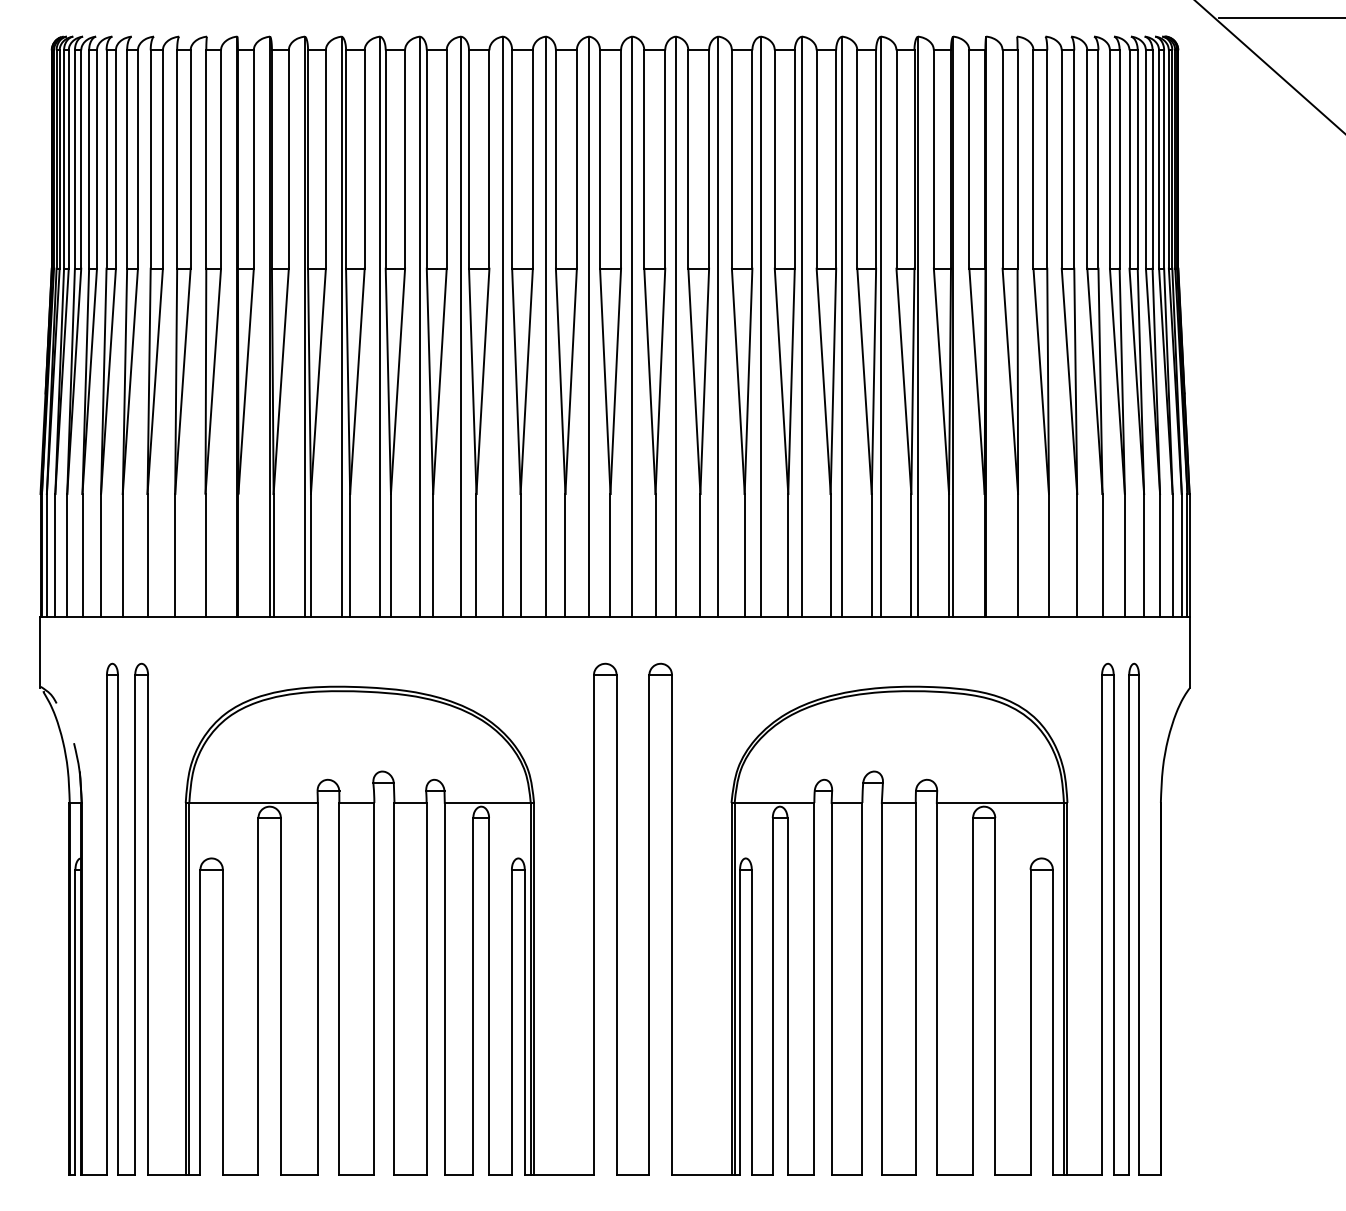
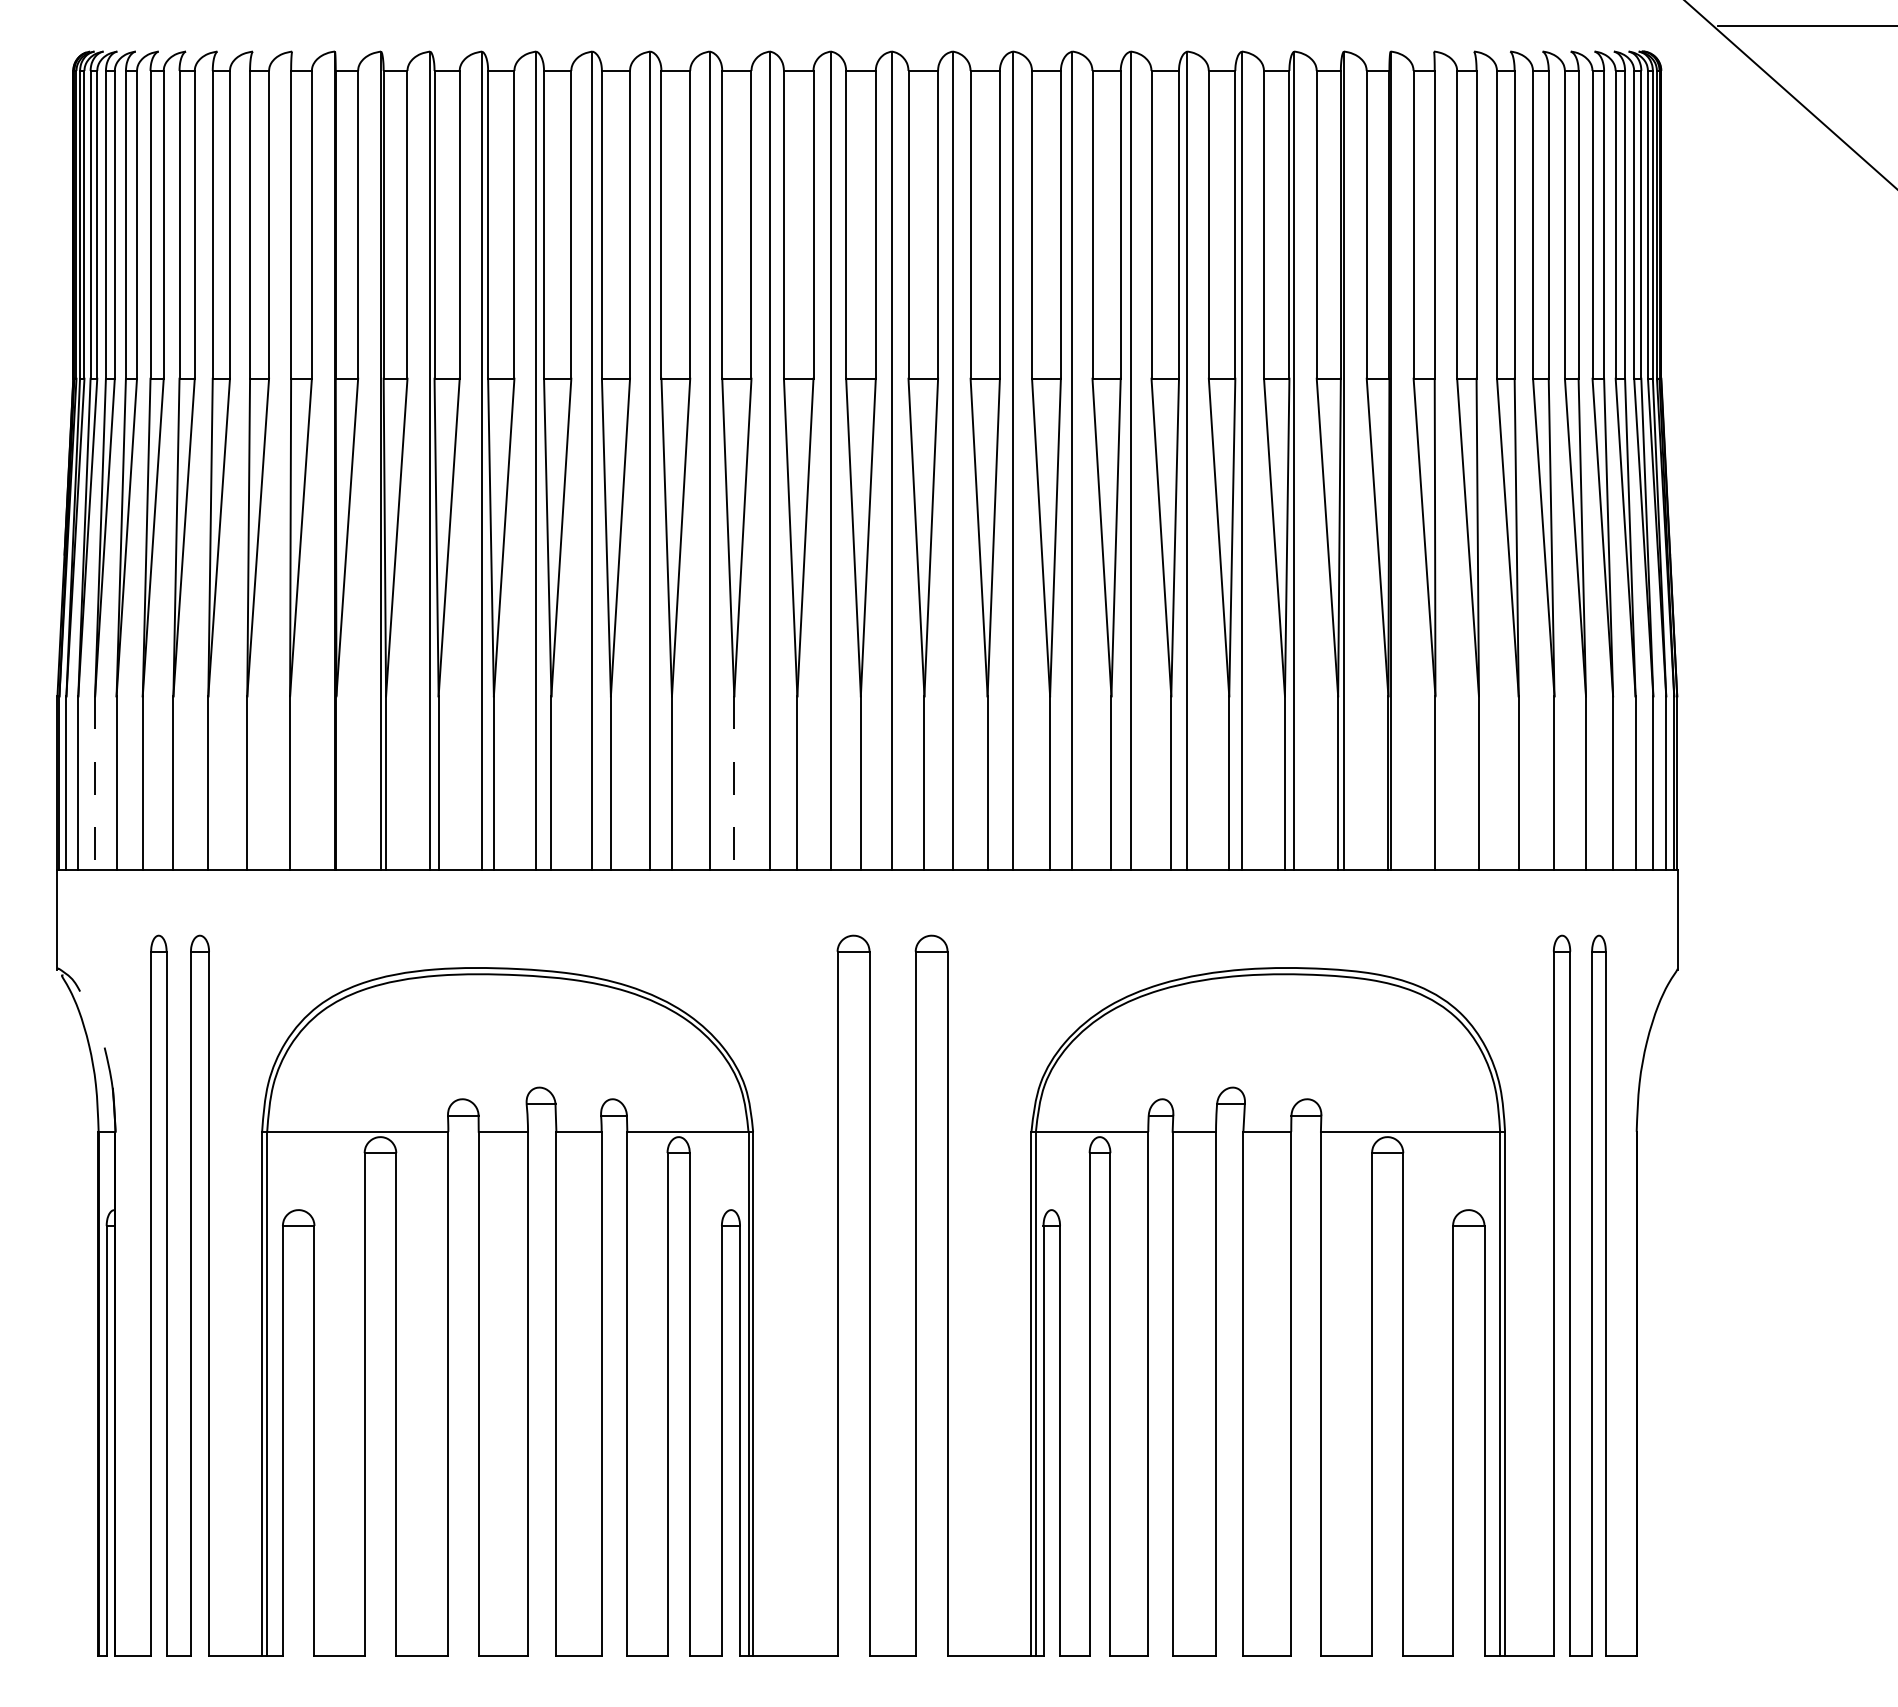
line: (67, 555) -> (95, 783), solid -> dashed
line: (520, 555) -> (734, 783), solid -> dashed

